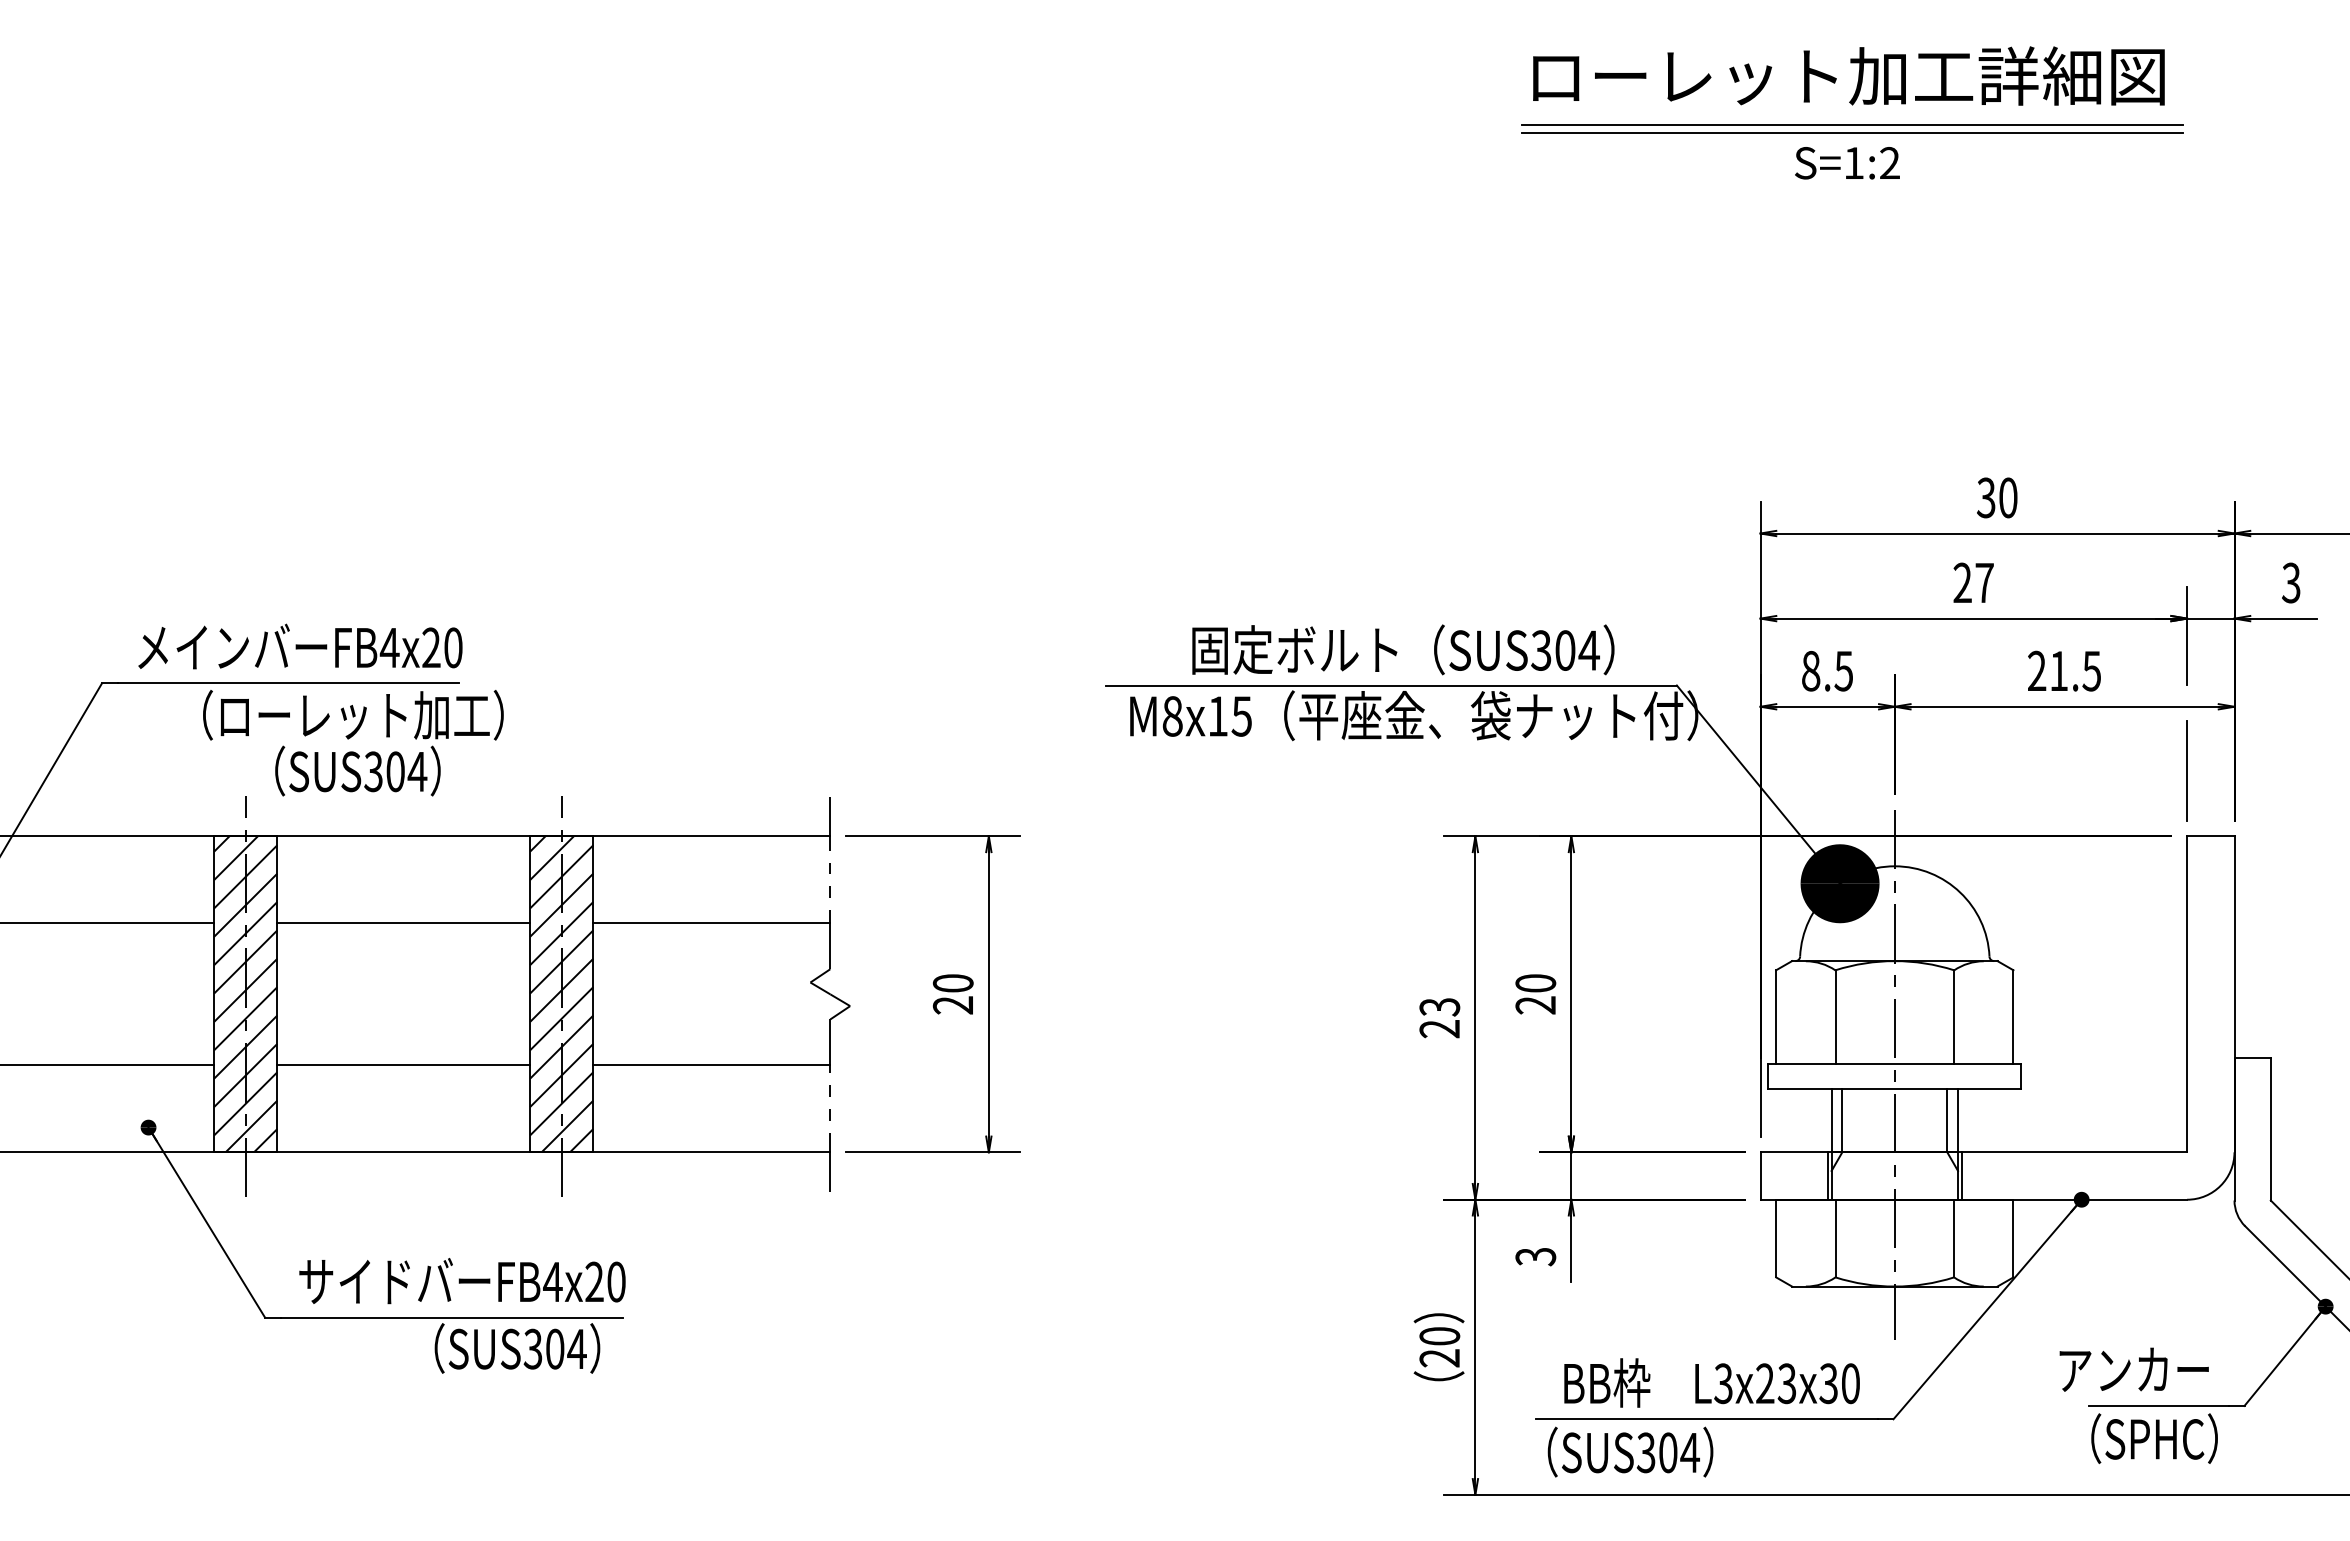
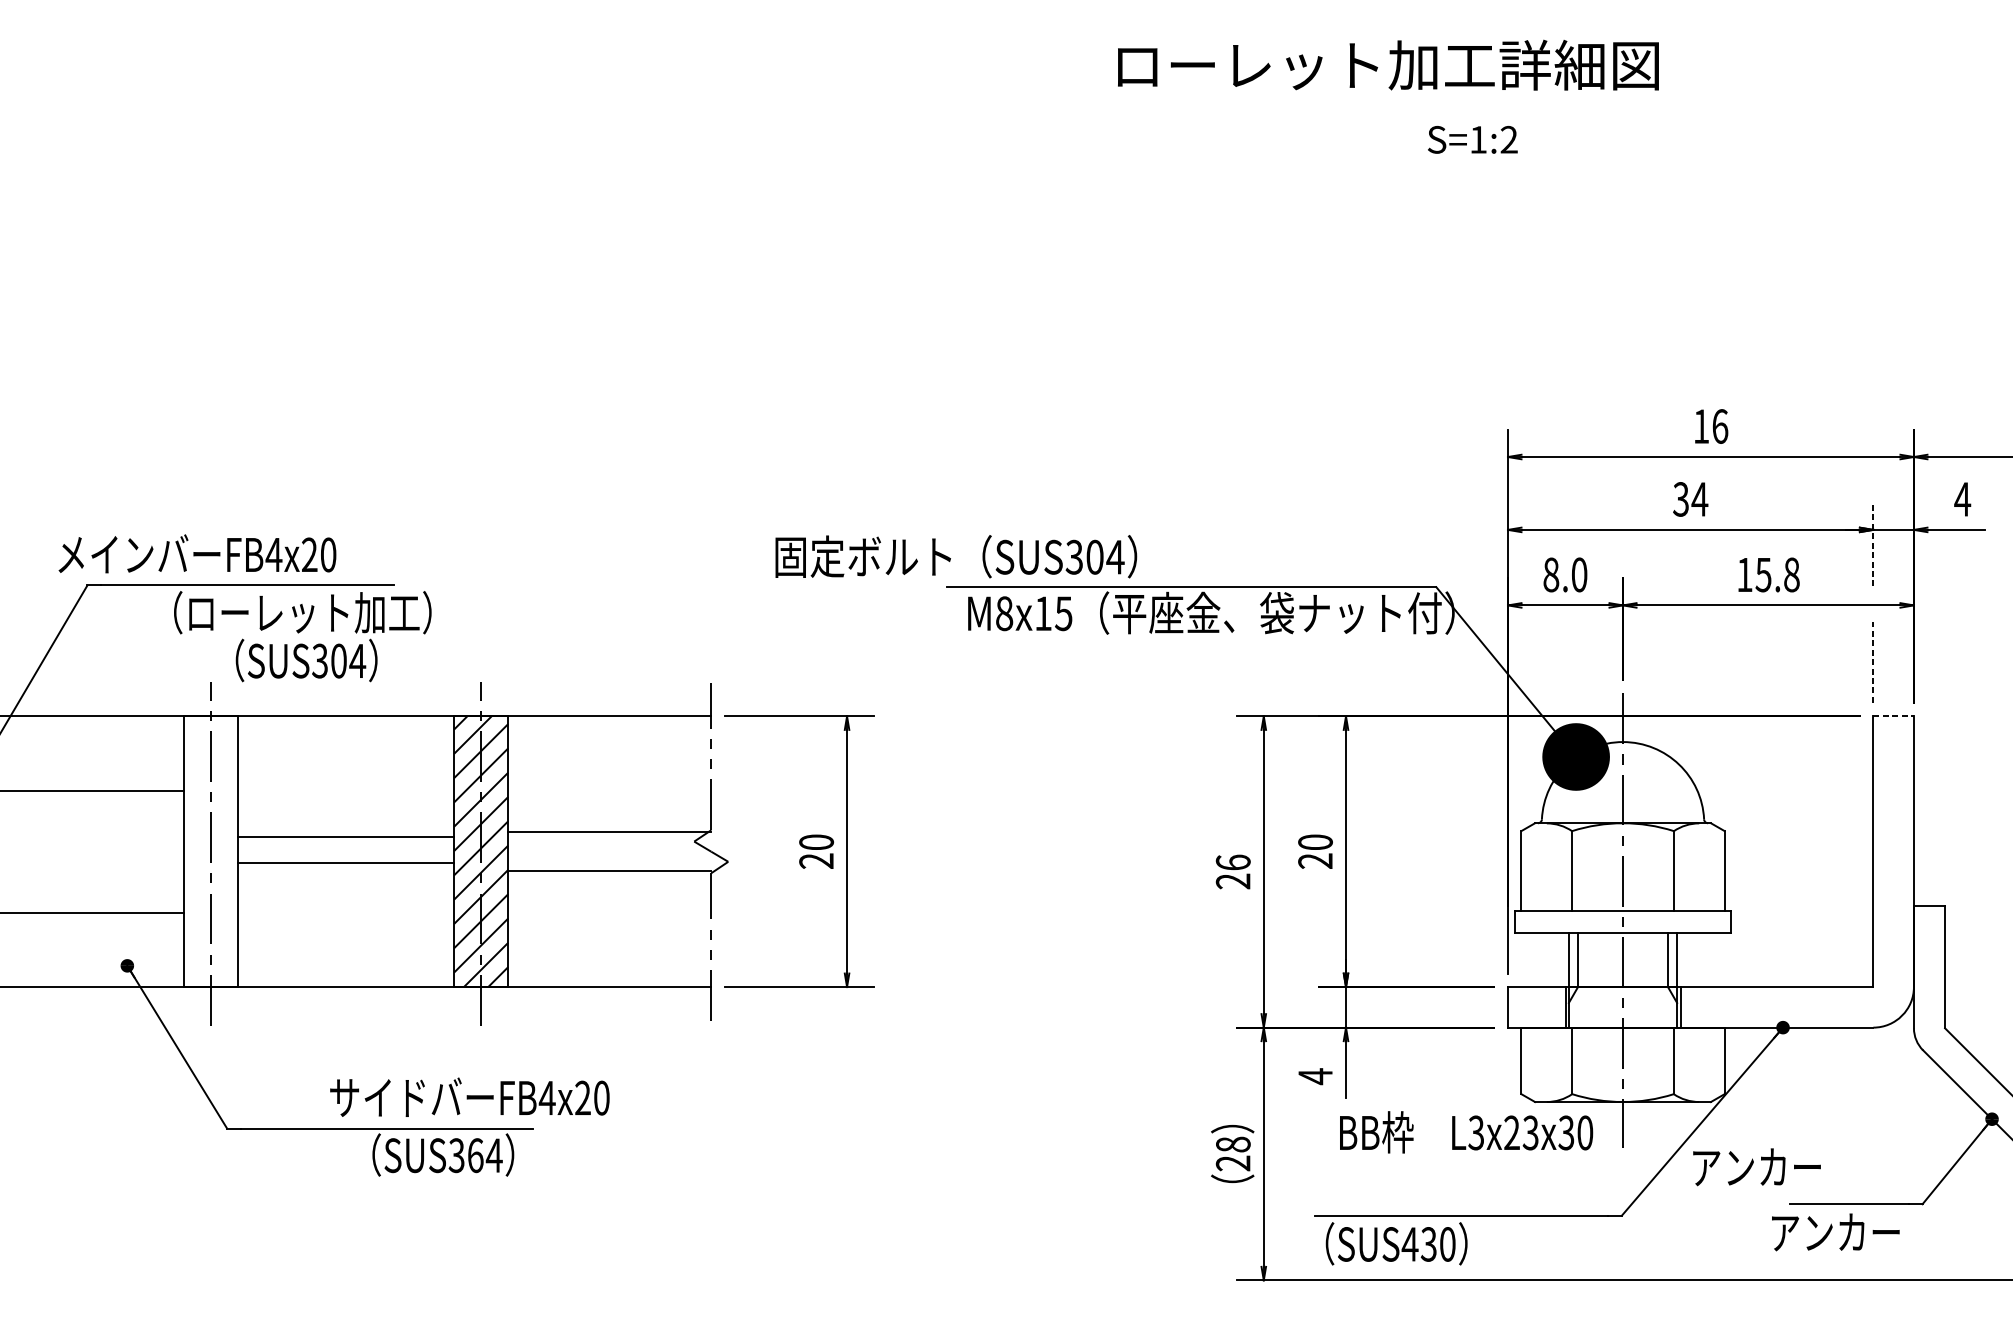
text: (1848, 75) -> (1388, 64), moved
line: (1852, 125) -> (1586, 107), removed
line: (1852, 133) -> (1586, 114), removed
text: (1847, 163) -> (1472, 140), moved
text: (1997, 497) -> (1710, 426), 30 -> 16
text: (2291, 582) -> (1962, 498), 3 -> 4
text: (1973, 583) -> (1690, 499), 27 -> 34
line: (2187, 635) -> (1873, 544), solid -> dashed
text: (300, 646) -> (197, 553), moved
text: (1403, 649) -> (956, 556), moved
text: (1843, 670) -> (1579, 574), 8.5 -> 8.0
text: (2064, 670) -> (1768, 574), 21.5 -> 15.8
line: (2187, 770) -> (1873, 660), solid -> dashed
line: (2210, 836) -> (1893, 716), solid -> dashed
line: (403, 923) -> (345, 837), moved
line: (711, 923) -> (609, 832), moved
hatch: (245, 994) -> (210, 851), removed
text: (1439, 1006) -> (1233, 862), 23 -> 26
line: (403, 1065) -> (345, 862), moved
line: (711, 1065) -> (609, 870), moved
text: (1535, 1256) -> (1315, 1076), 3 -> 4
text: (462, 1281) -> (469, 1097), moved
text: (1439, 1336) -> (1233, 1144), 20 -> 28
text: (555, 1348) -> (475, 1155), SUS304 -> SUS364
text: (2133, 1369) -> (1756, 1167), moved
text: (1711, 1382) -> (1466, 1131), moved
text: (2142, 1438) -> (1835, 1232), （SPHC） -> アンカー
text: (1667, 1452) -> (1428, 1244), SUS304 -> SUS430

